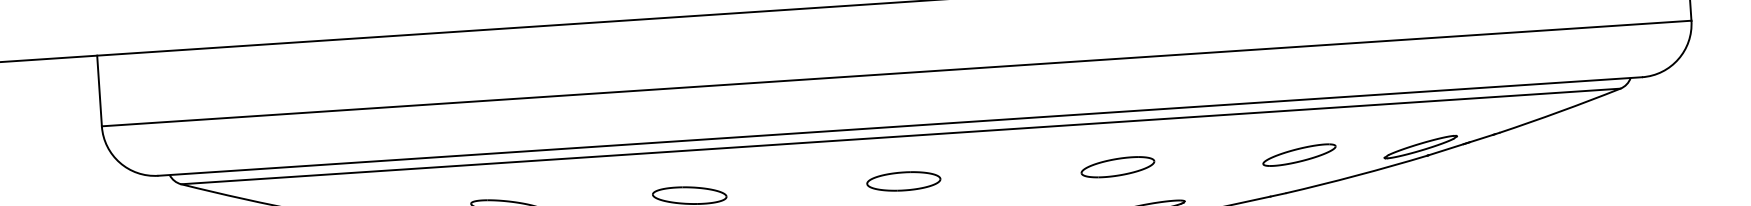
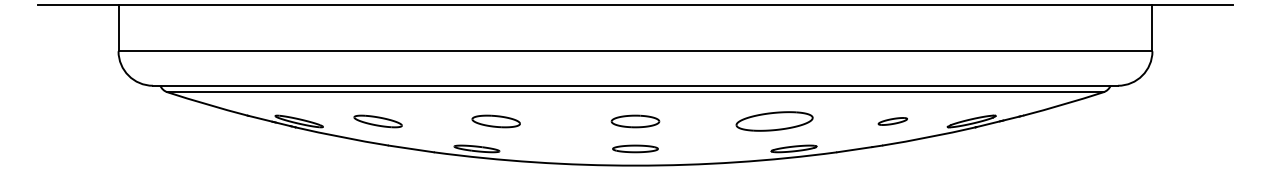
part: (1298, 155) -> (892, 121), size x0.6
part: (1117, 167) -> (774, 121), size x1.6

